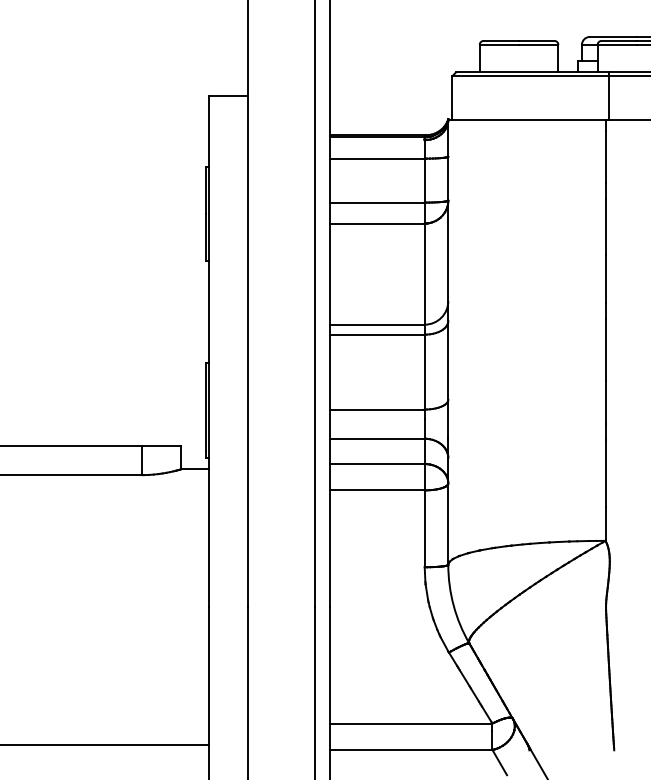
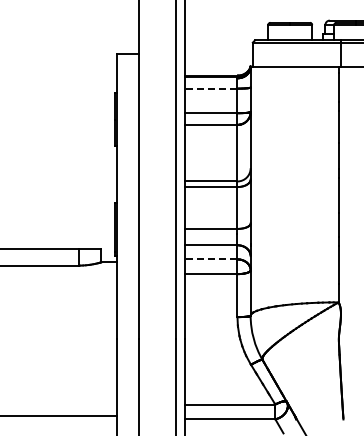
line: (376, 158) -> (210, 88), solid -> dashed
line: (376, 464) -> (210, 259), solid -> dashed

